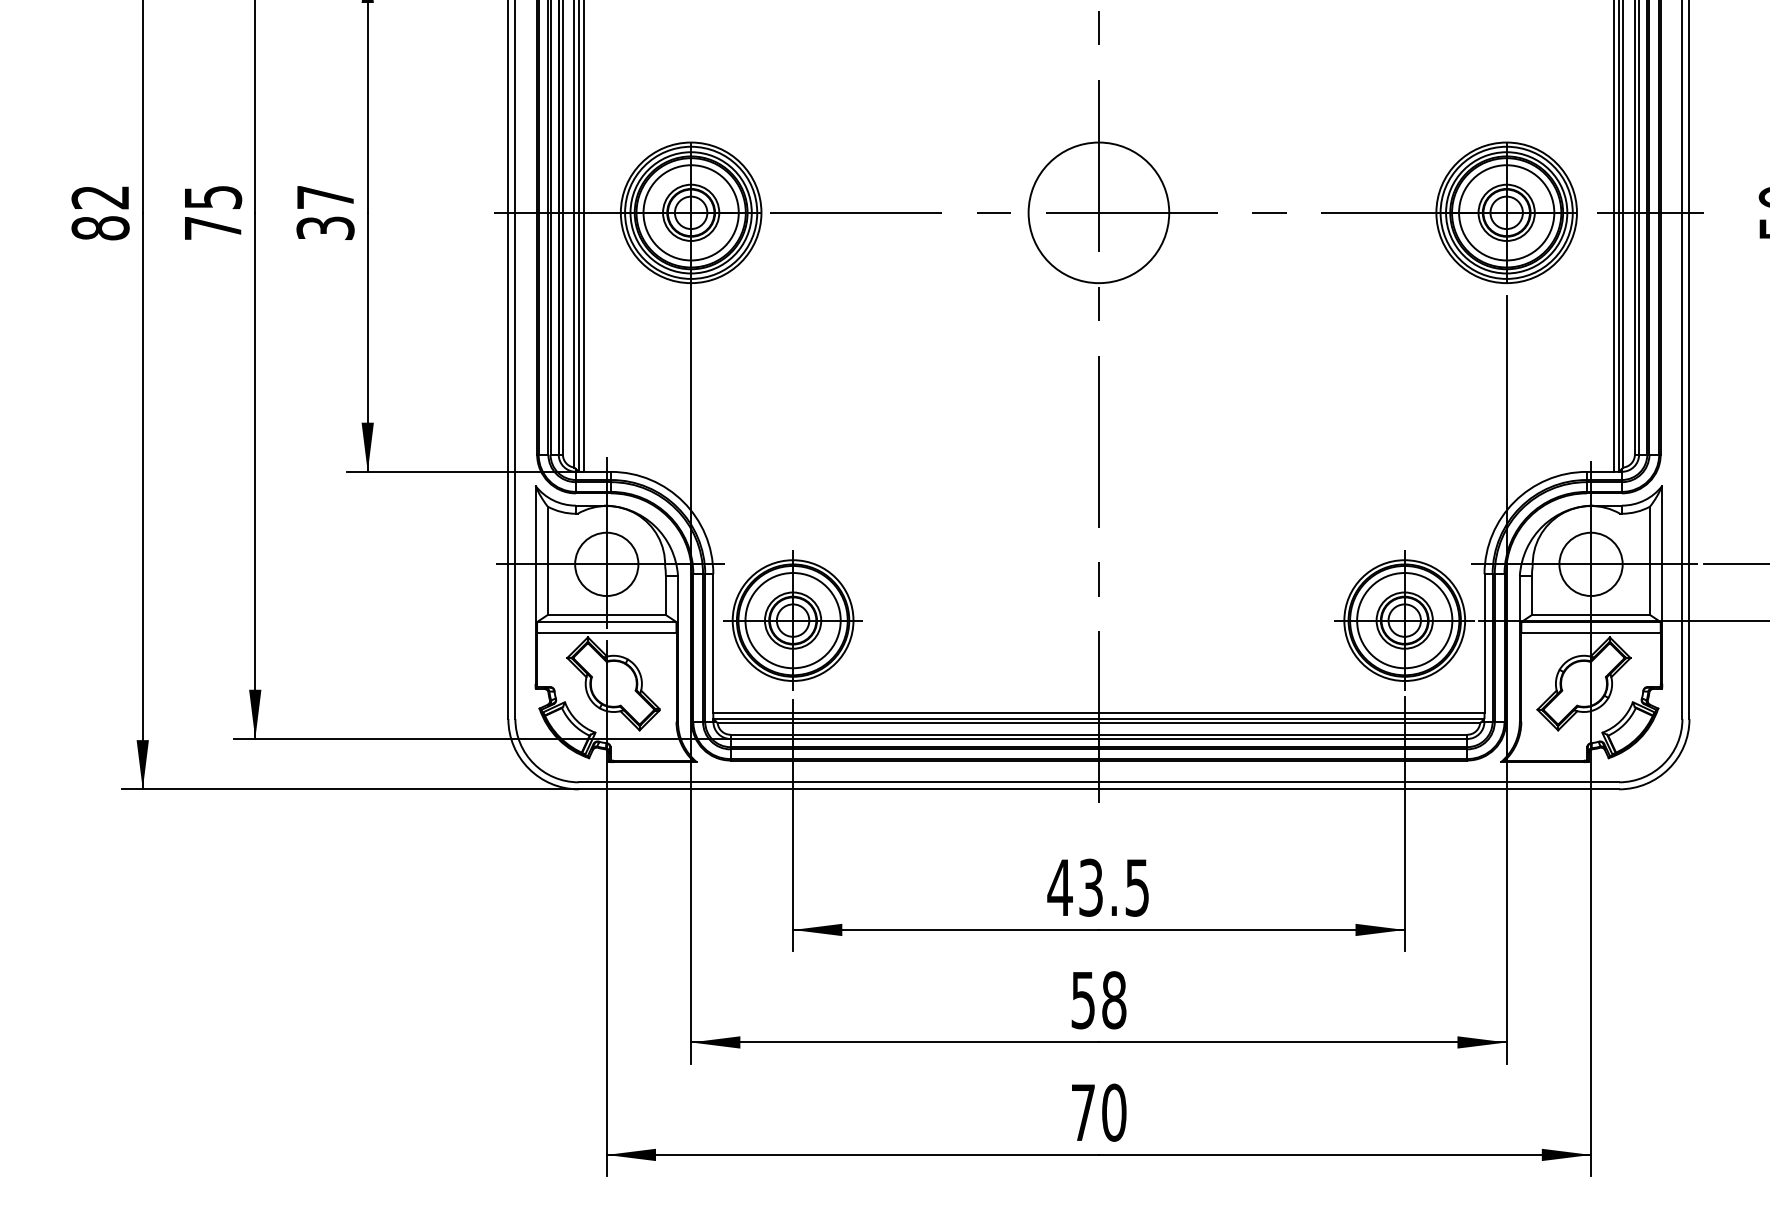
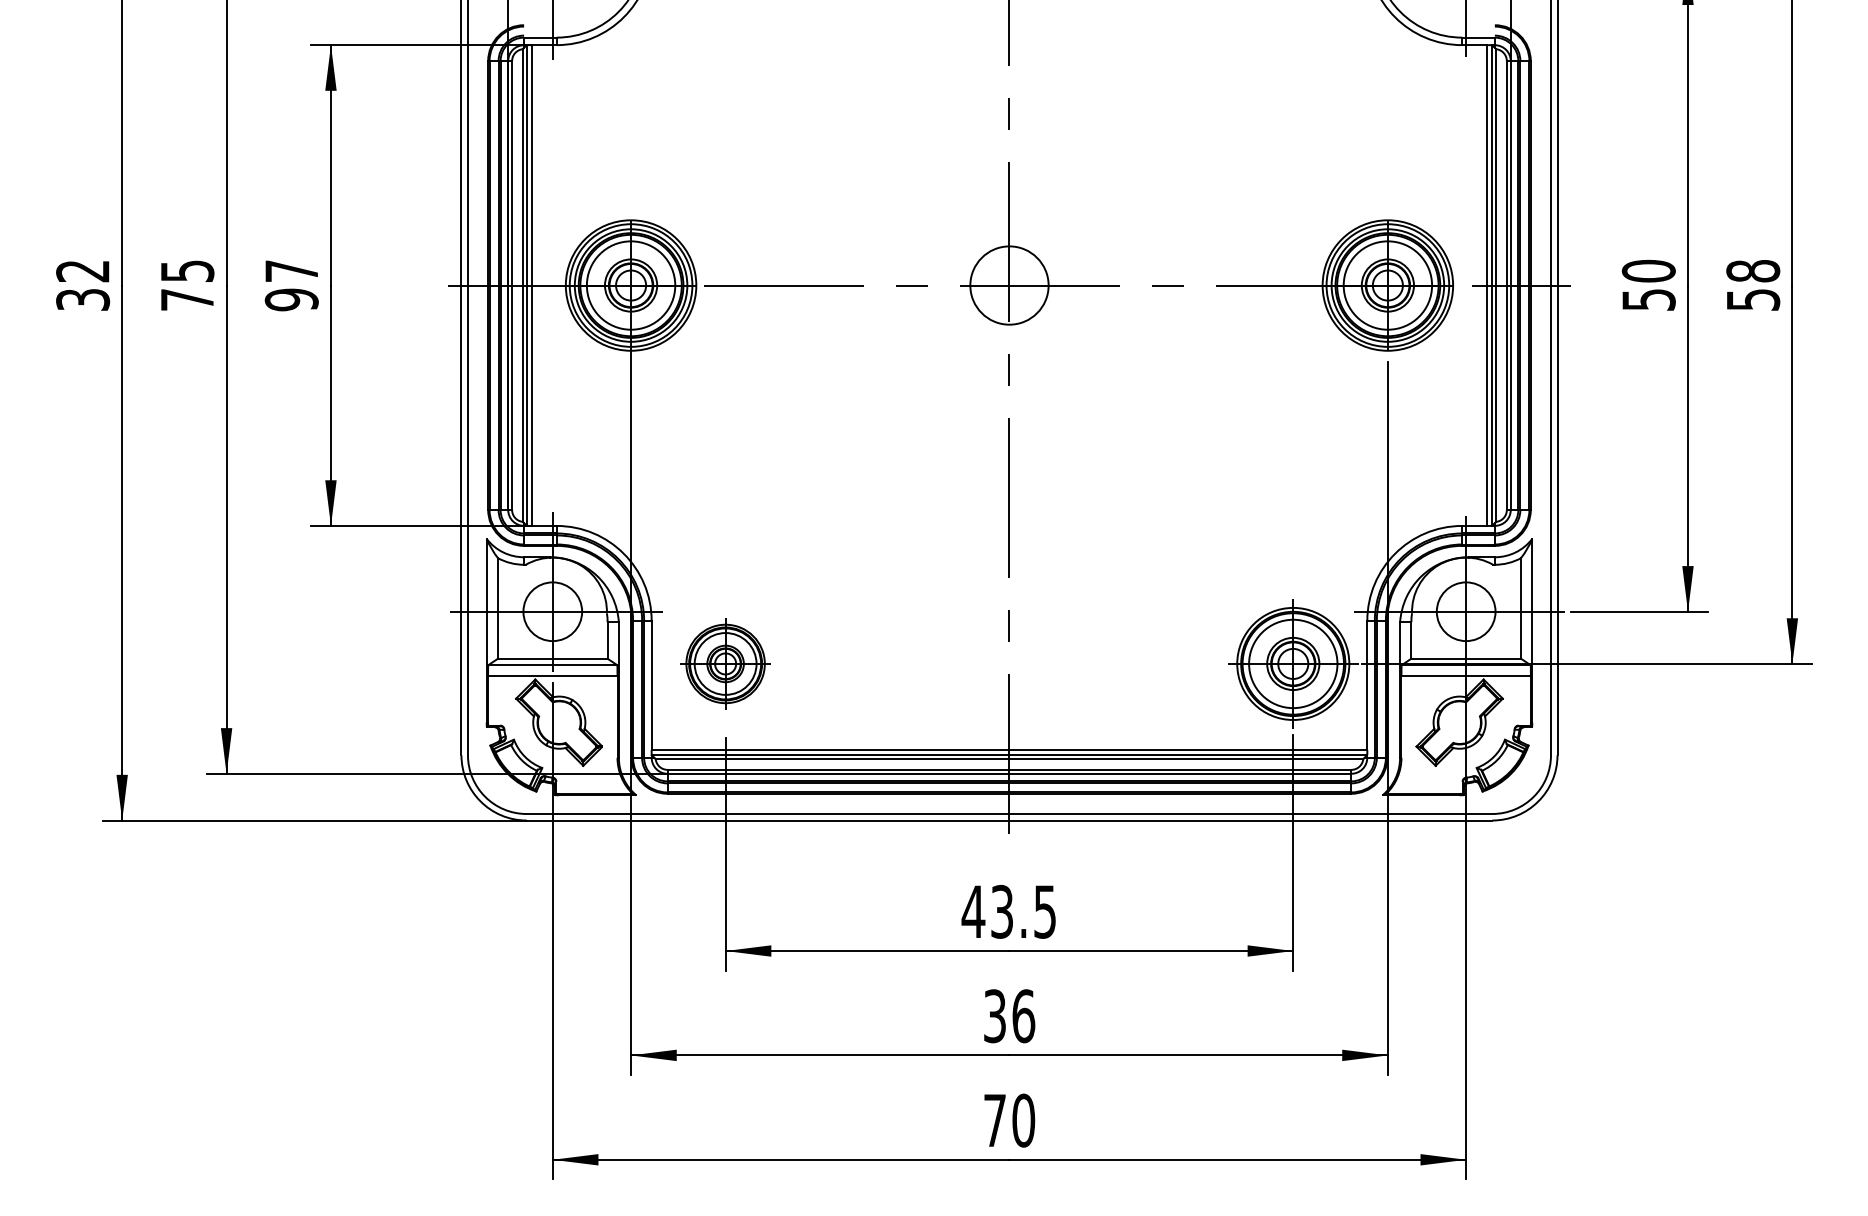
circle: (1098, 212) -> (1009, 285), size x0.6
text: (101, 227) -> (83, 299), 82 -> 32
text: (325, 227) -> (291, 299), 37 -> 97
part: (792, 620) -> (725, 663), size x0.7
text: (1098, 1000) -> (1009, 1016), 58 -> 36

